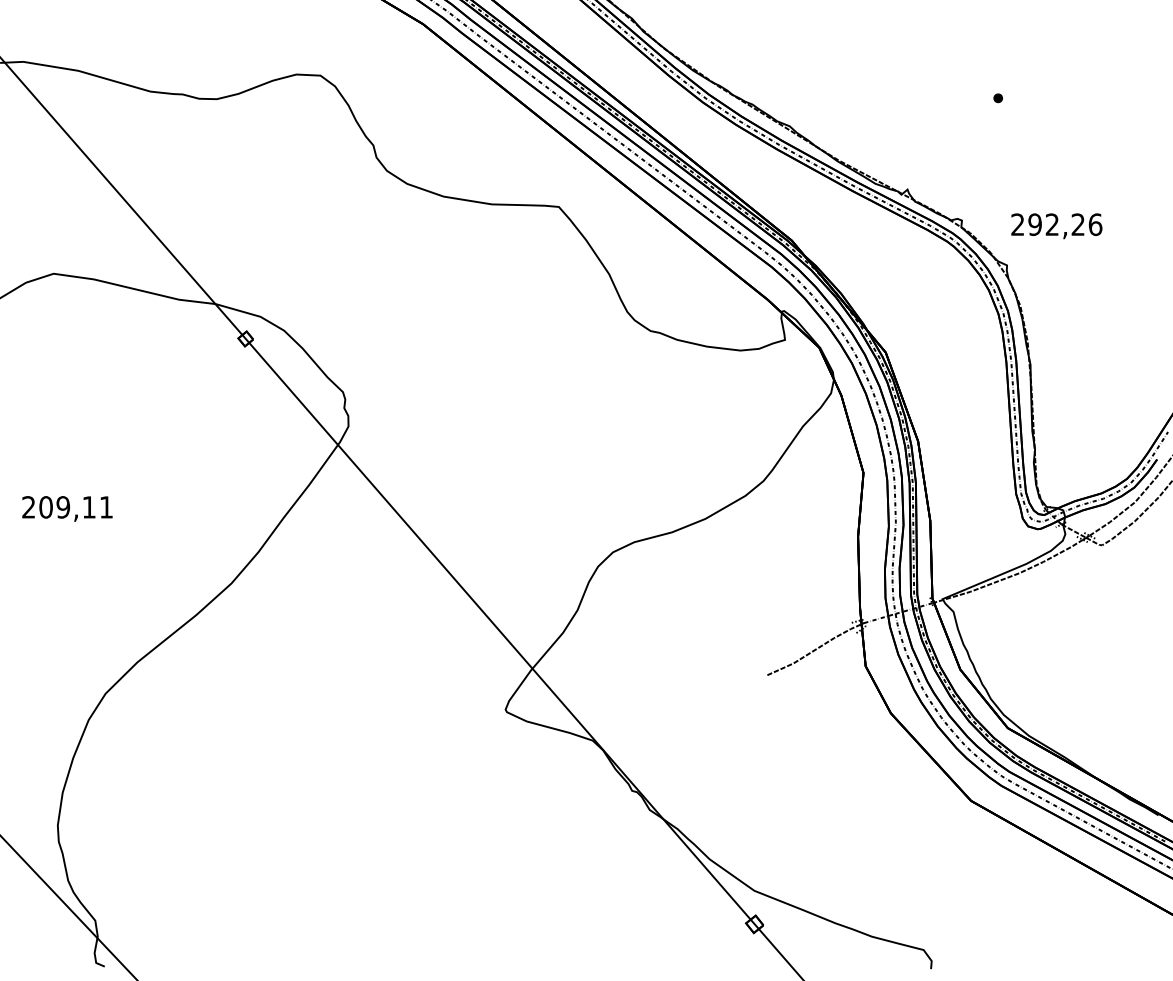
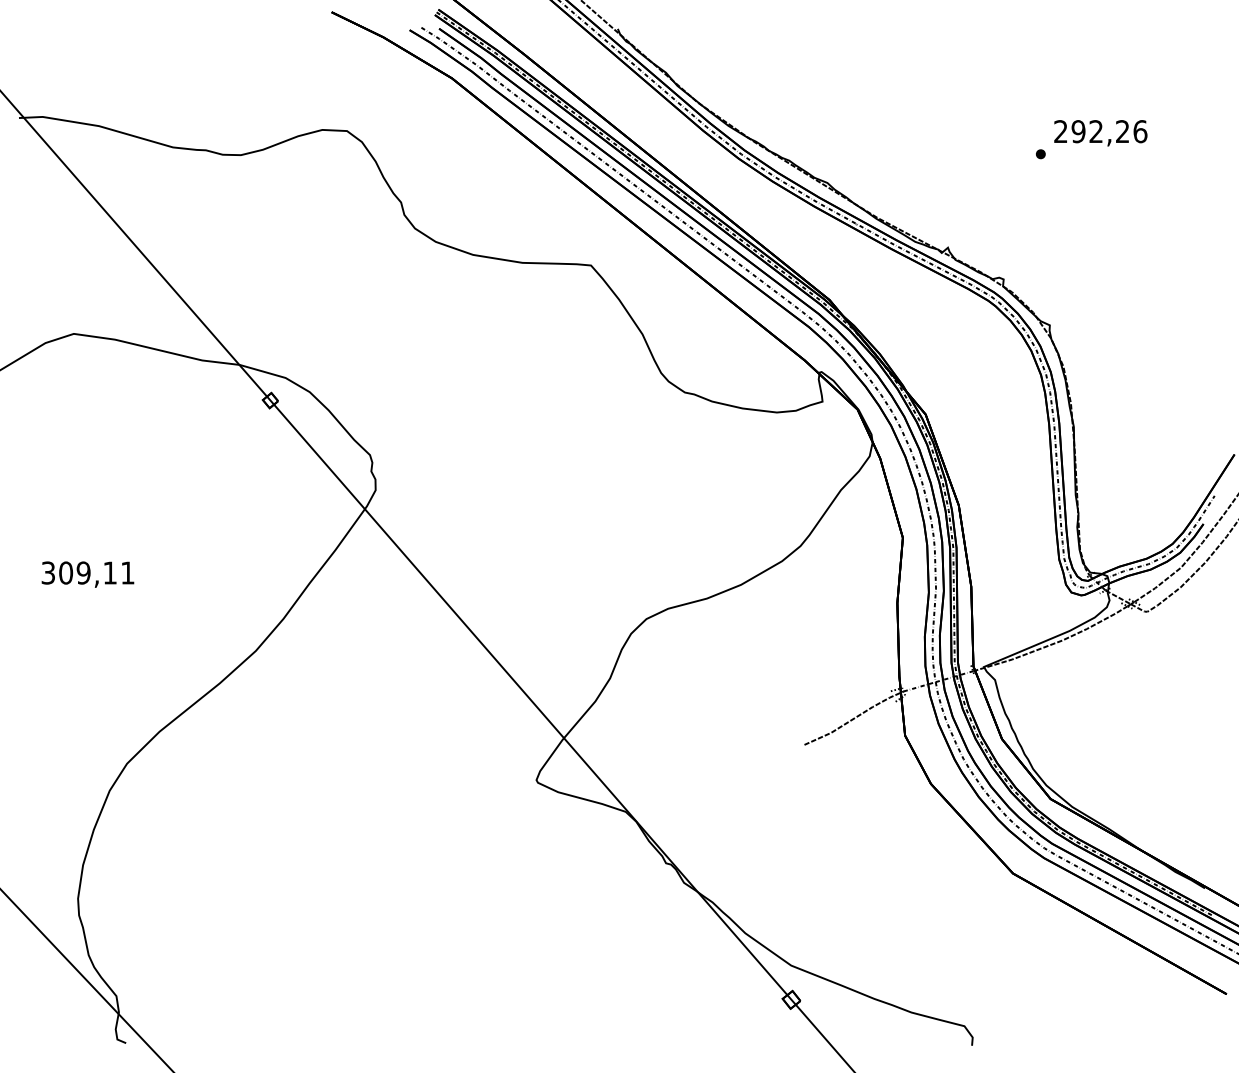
text: (1056, 226) -> (1100, 133), moved
text: (27, 506) -> (47, 572), 209,11 -> 309,11

